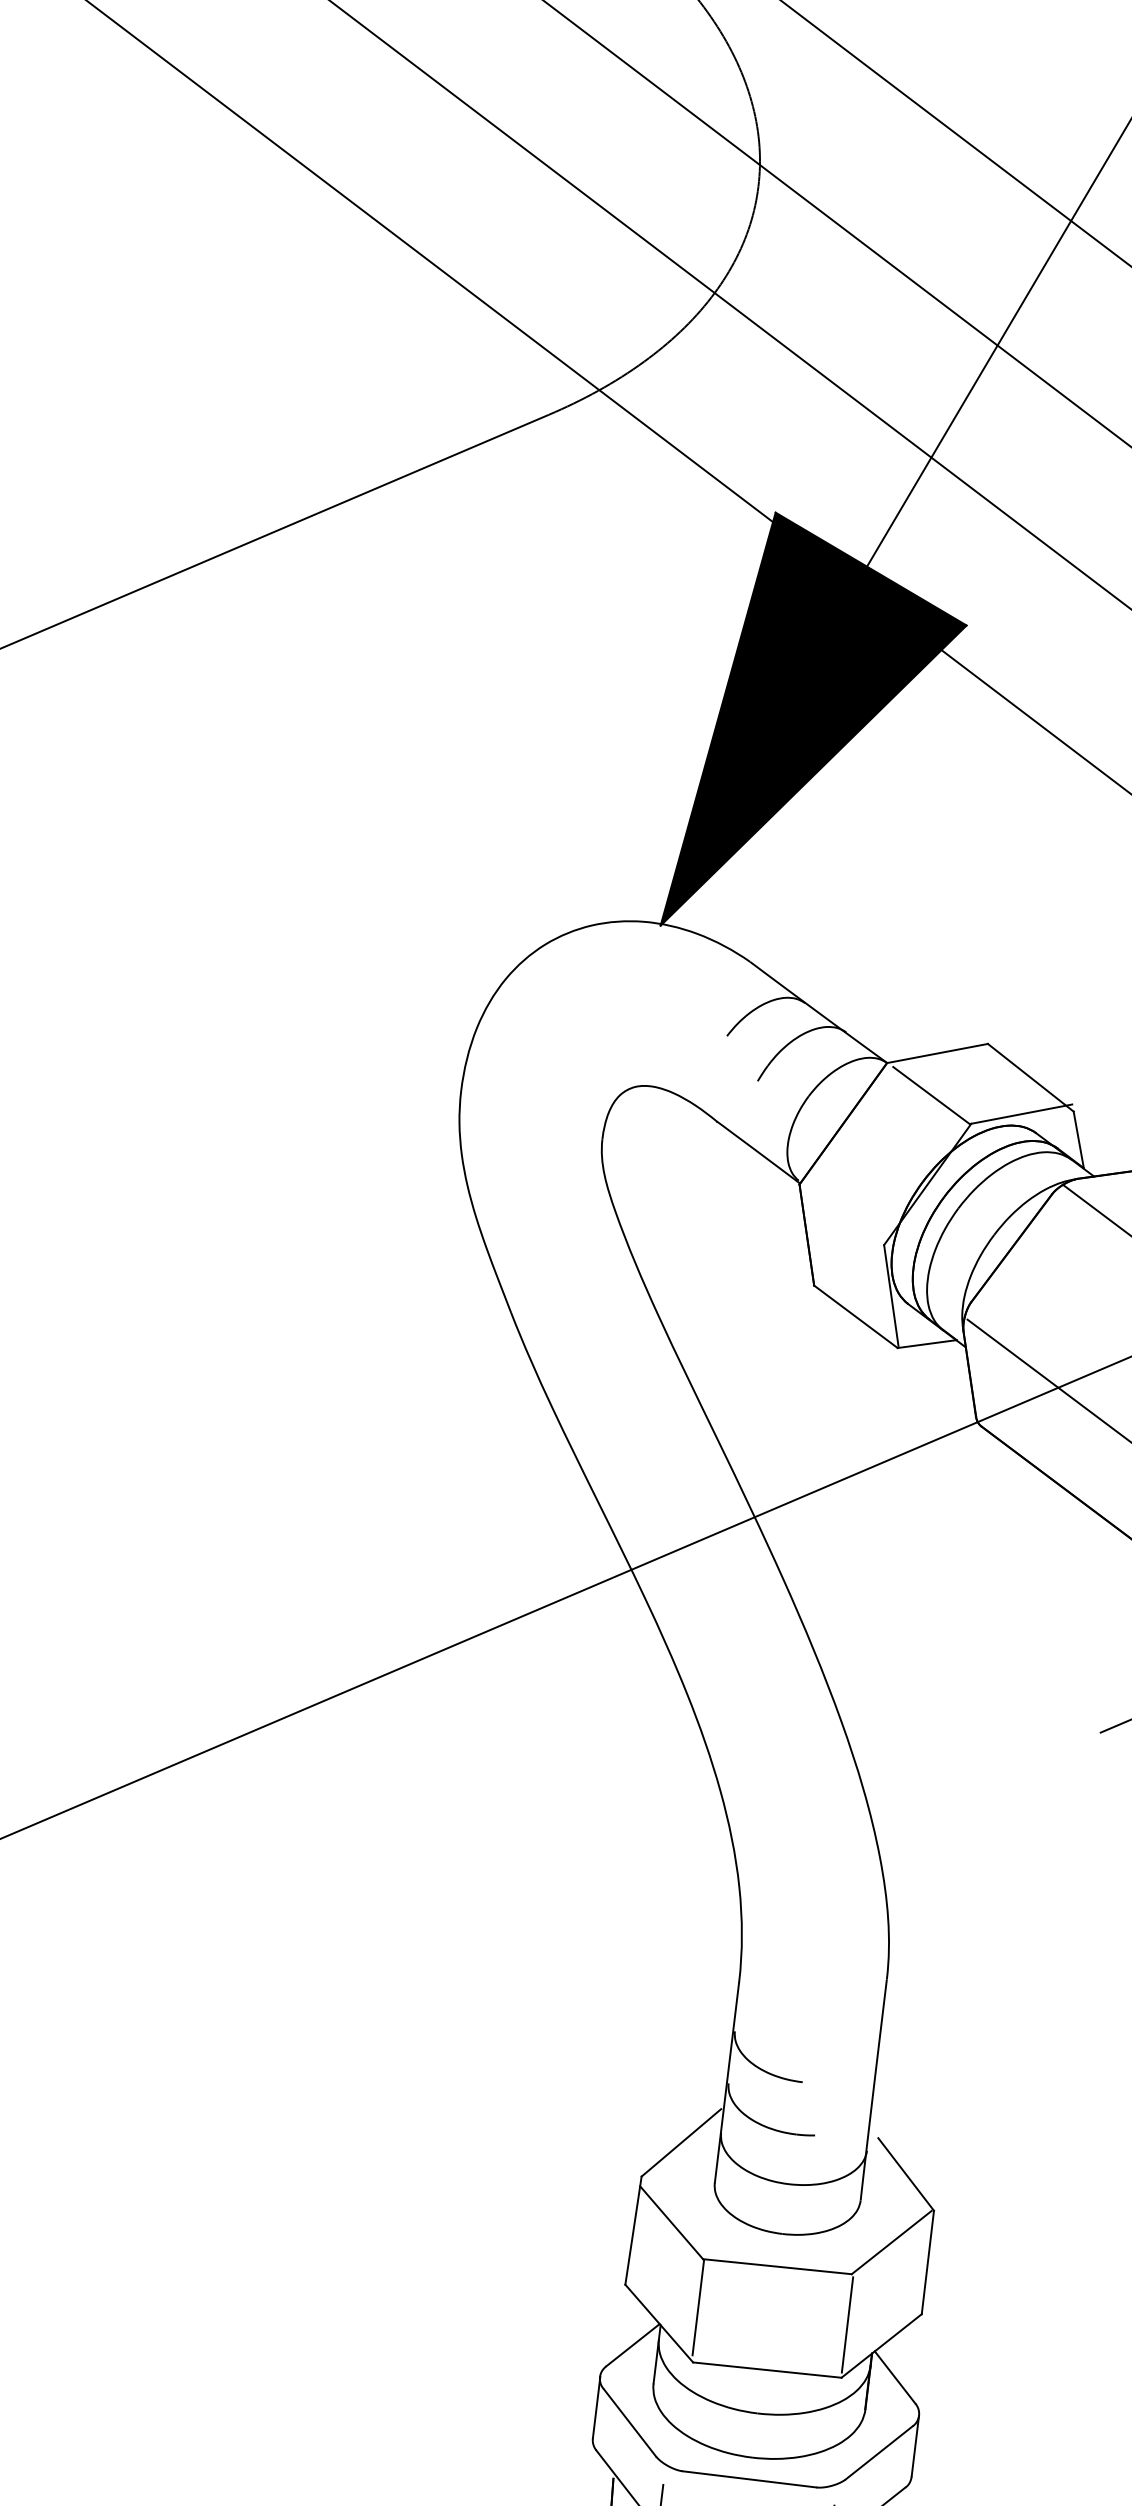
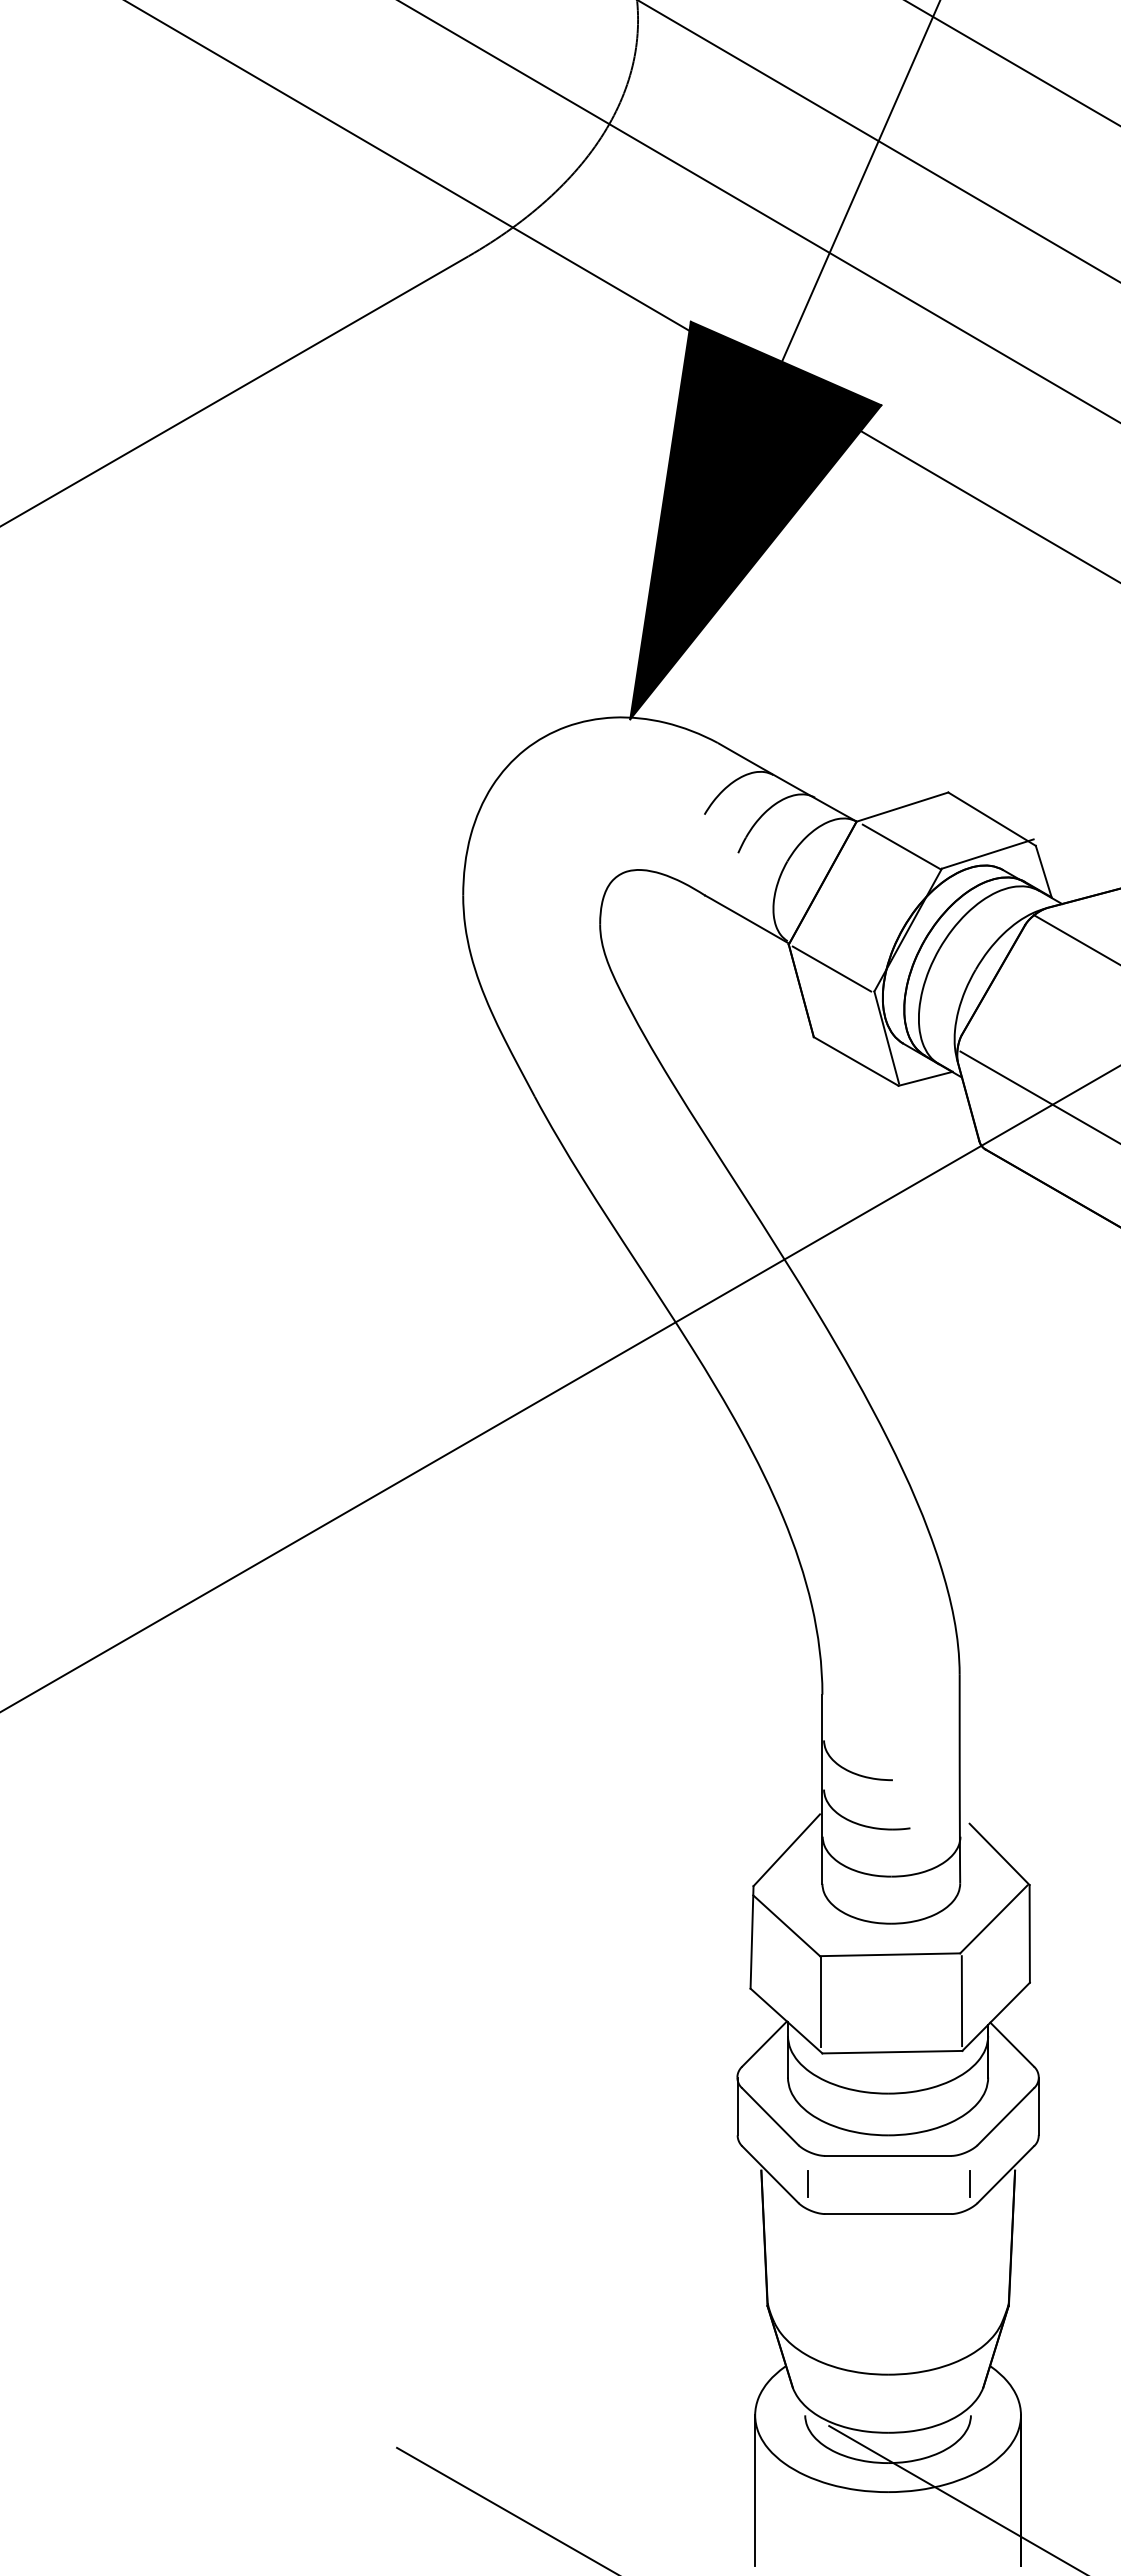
line: (841, 1215) -> (831, 968), added

